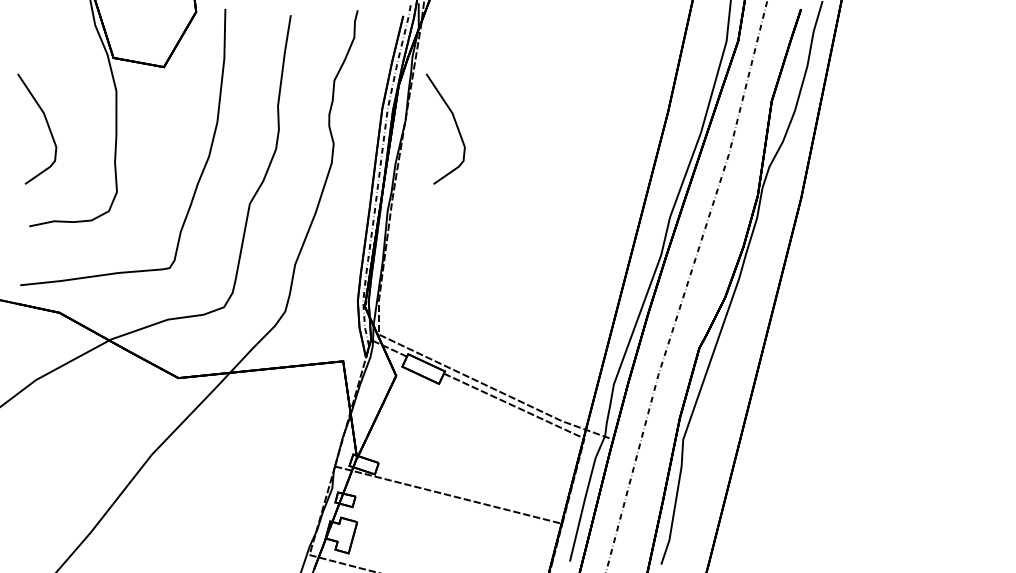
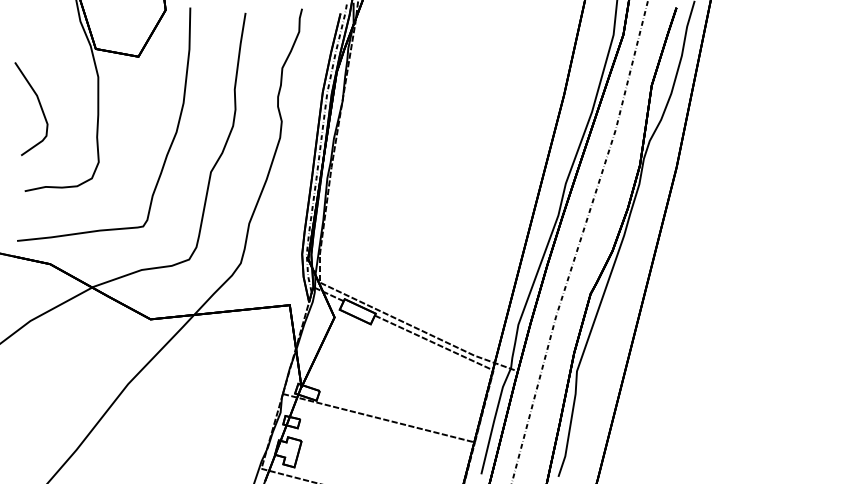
curve: (455, 124) -> (384, 105), removed

